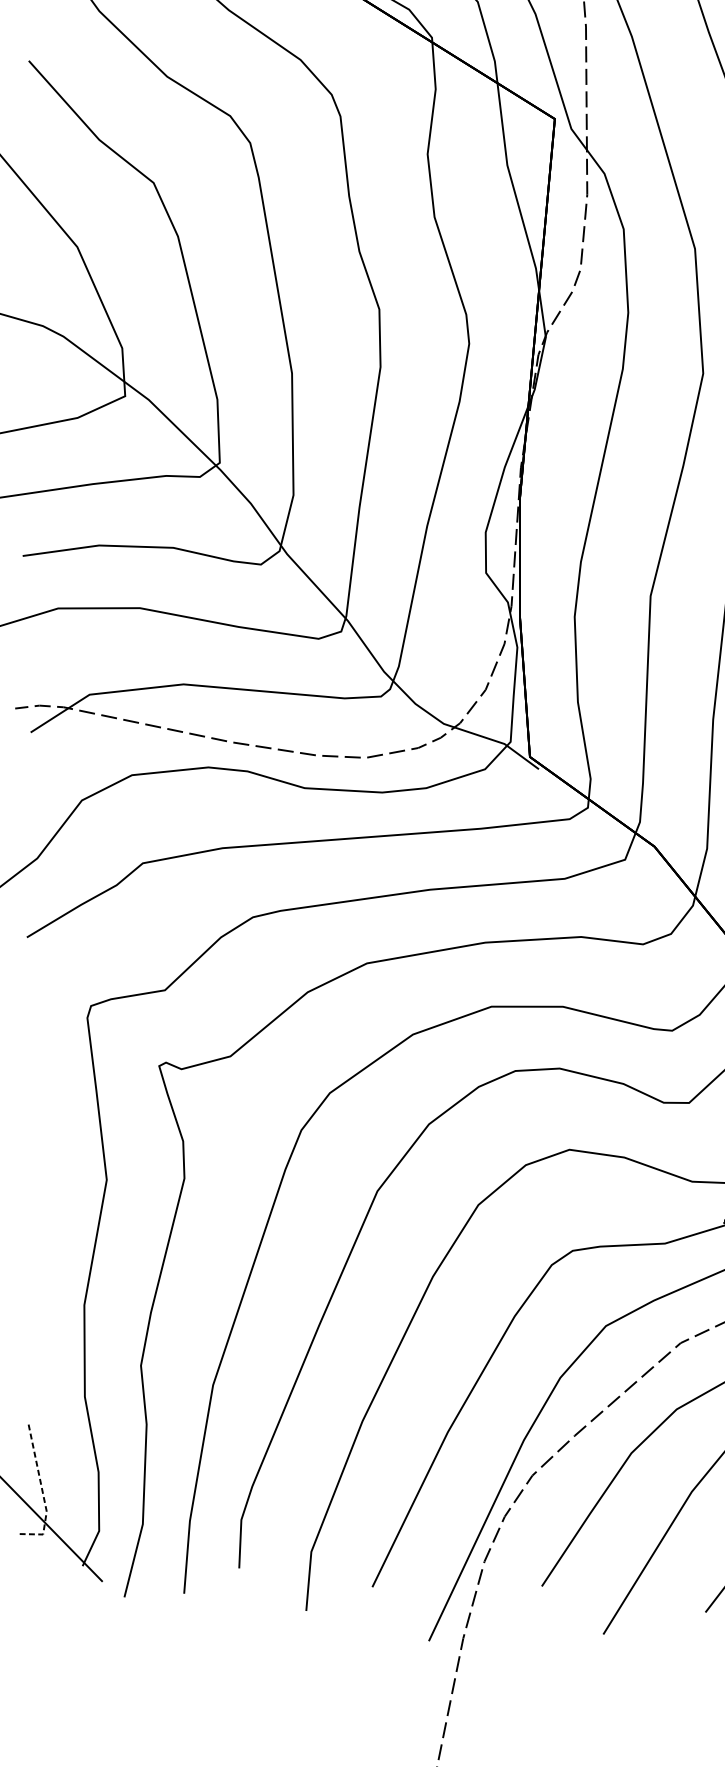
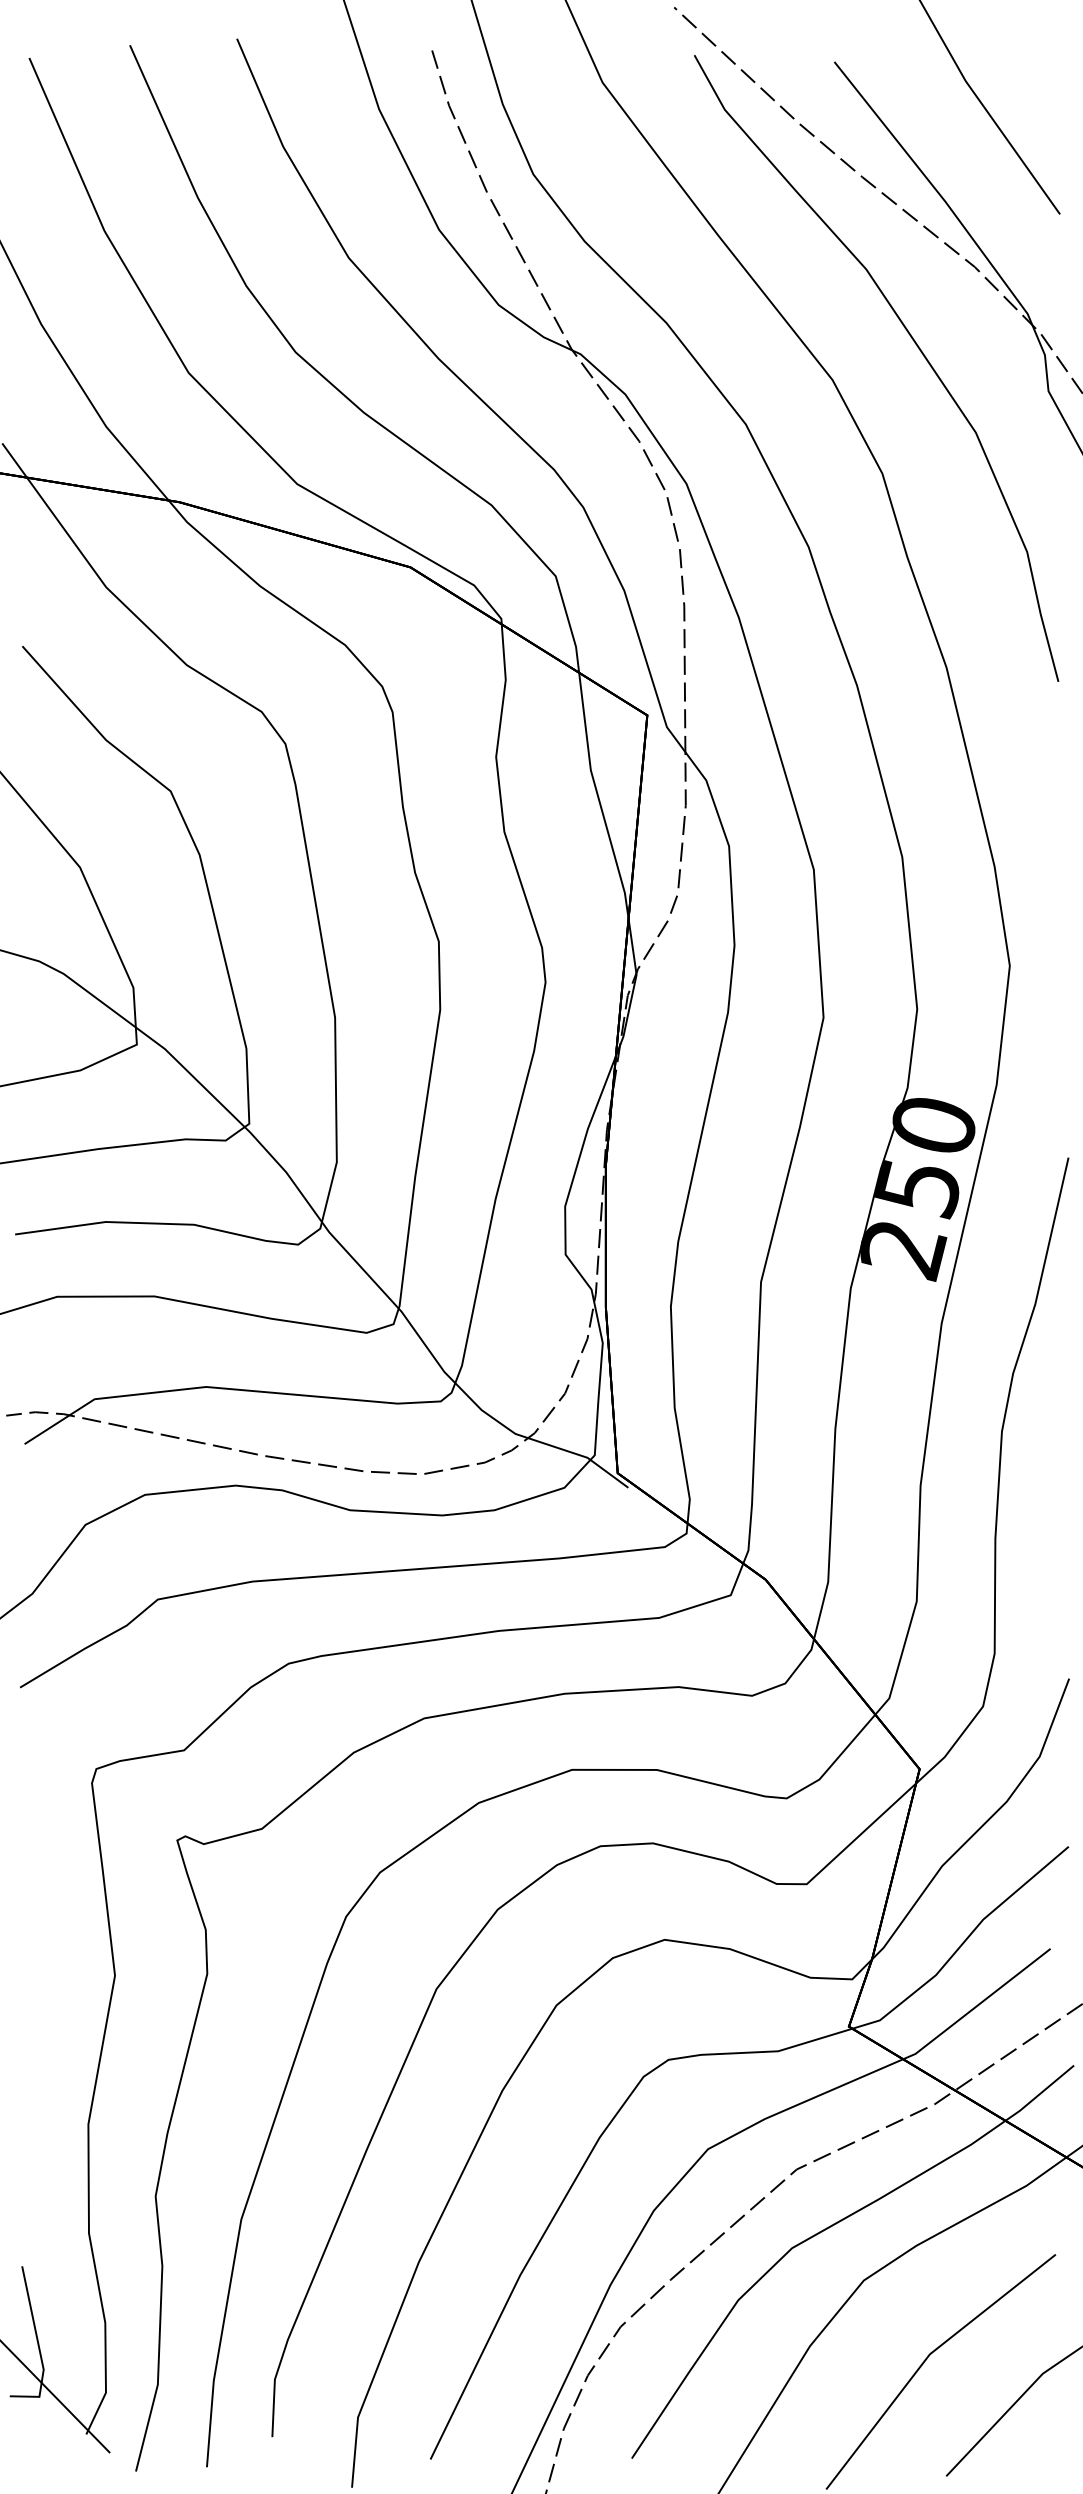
line: (43, 1492) -> (39, 2347), dashed -> solid

